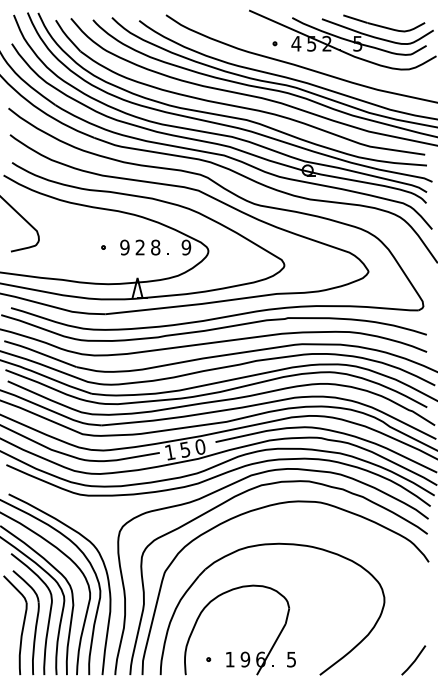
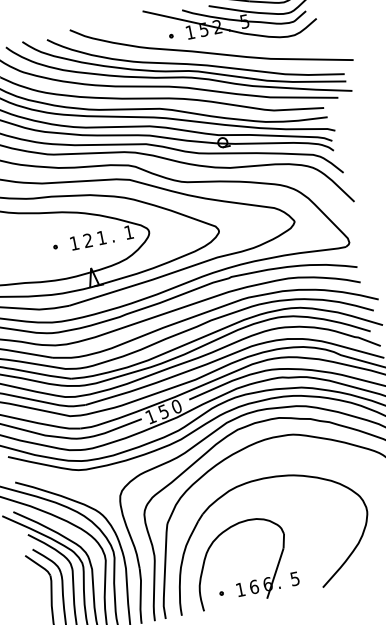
text: (296, 43) -> (190, 32), 4 -> 1
text: (124, 247) -> (74, 243), 9 -> 1
text: (155, 247) -> (101, 237), 8 -> 1
text: (186, 247) -> (129, 232), 9 -> 1
text: (245, 659) -> (254, 586), 9 -> 6

